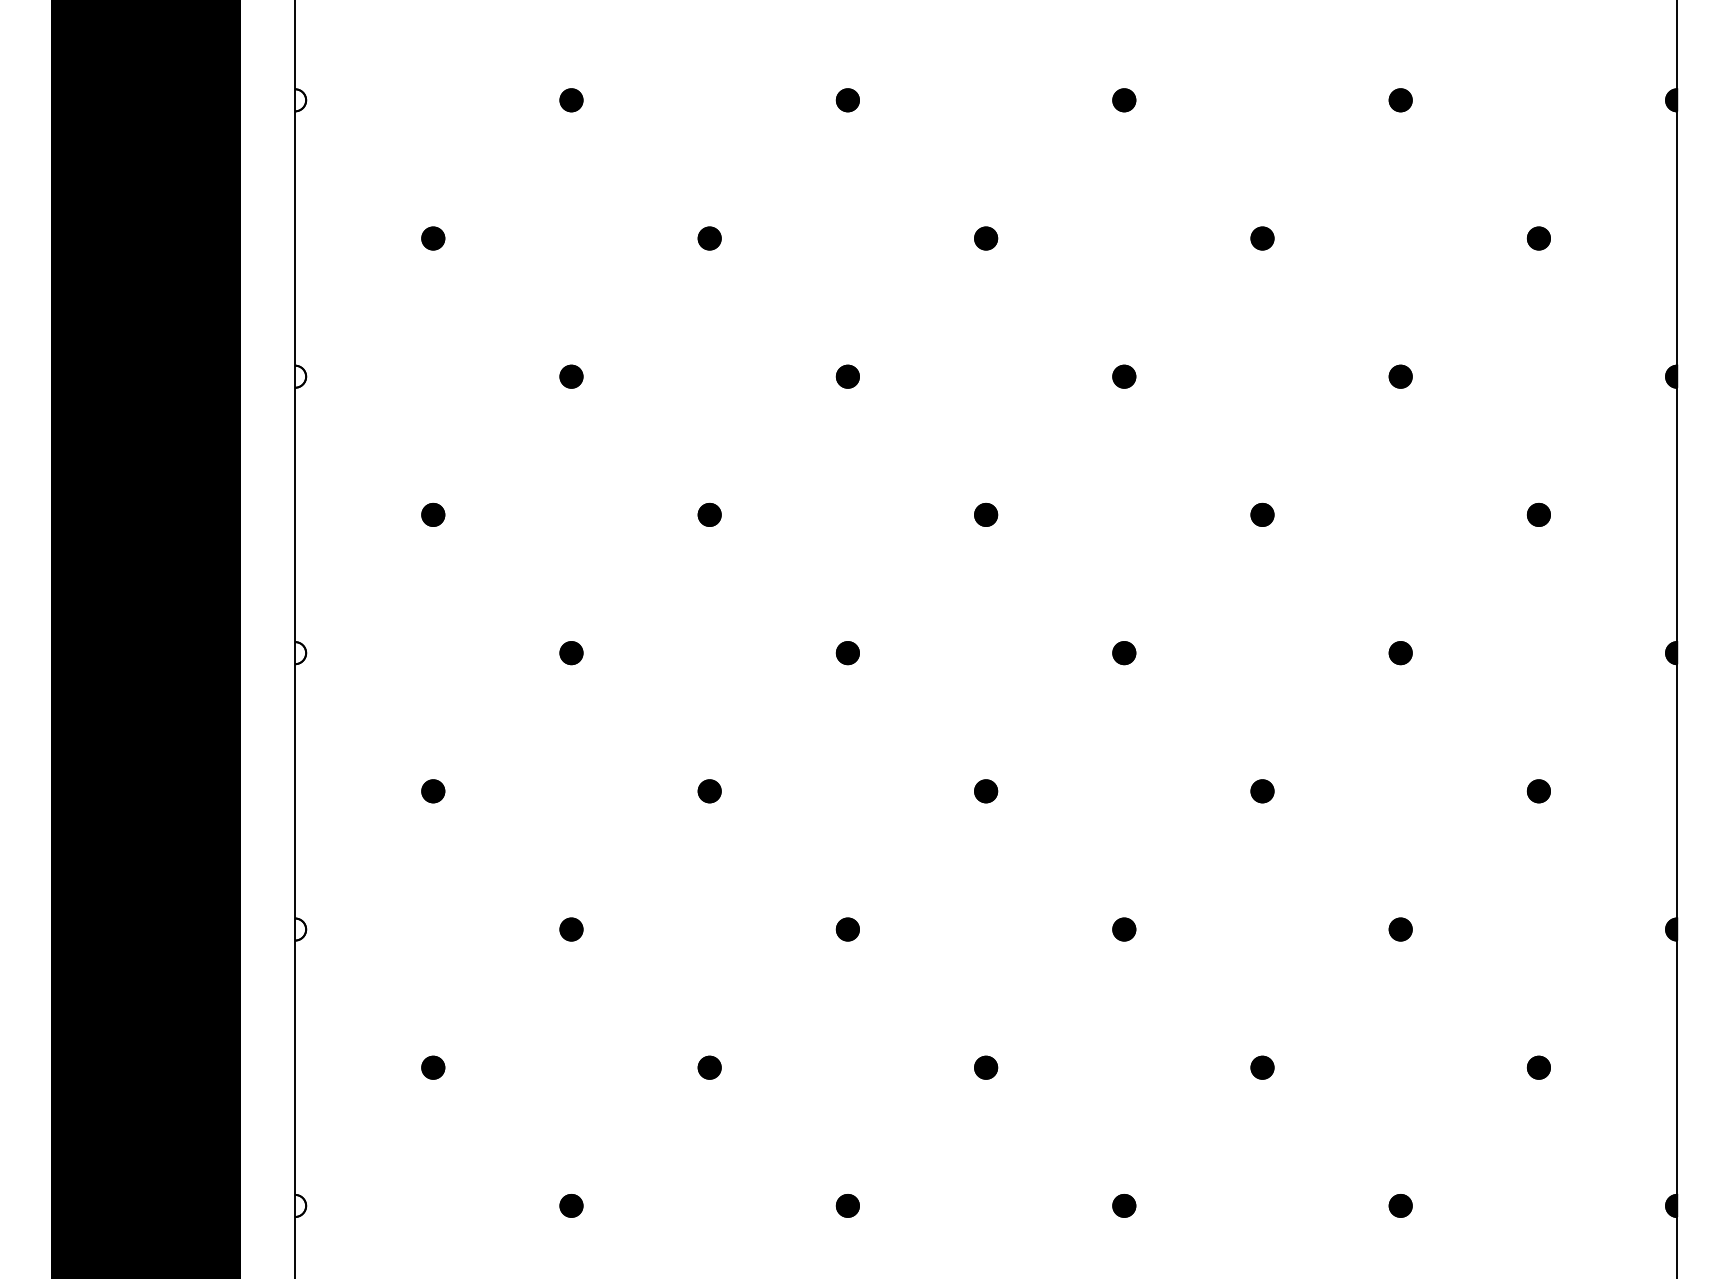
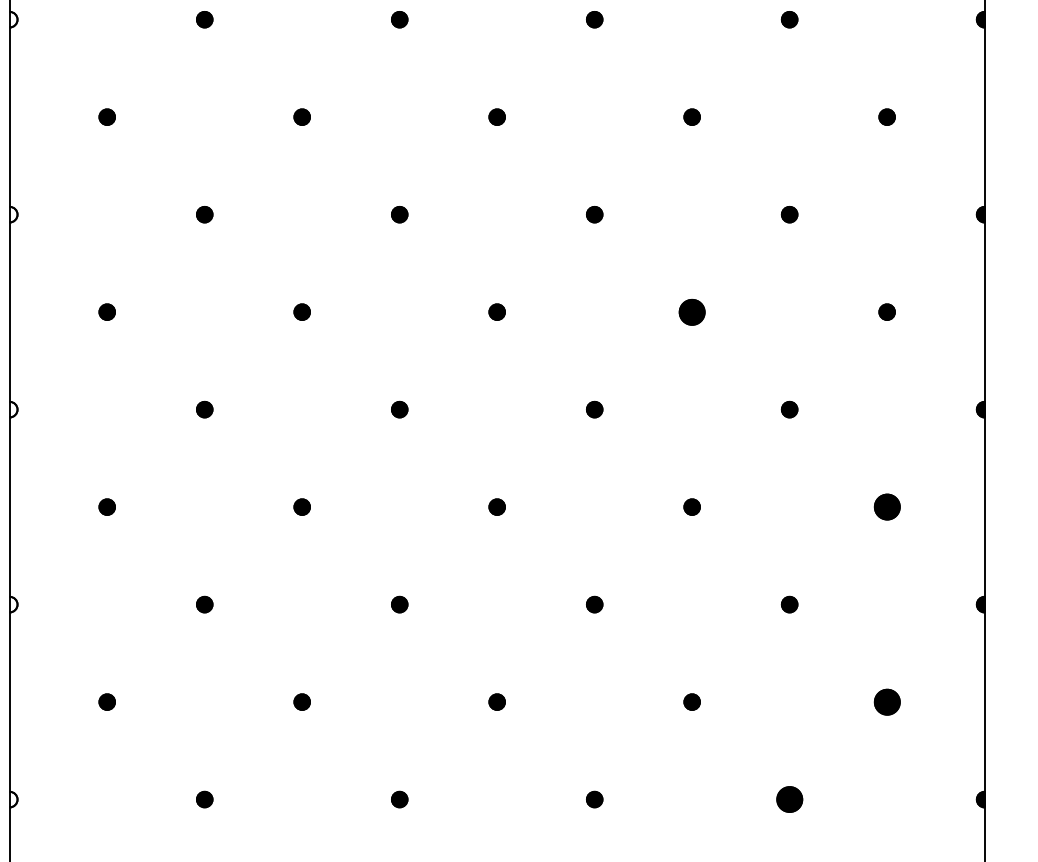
part: (1262, 514) -> (692, 311), size x1.6
part: (1538, 791) -> (886, 507), size x1.6
part: (1538, 1067) -> (886, 701), size x1.6
part: (1400, 1205) -> (789, 799), size x1.6

